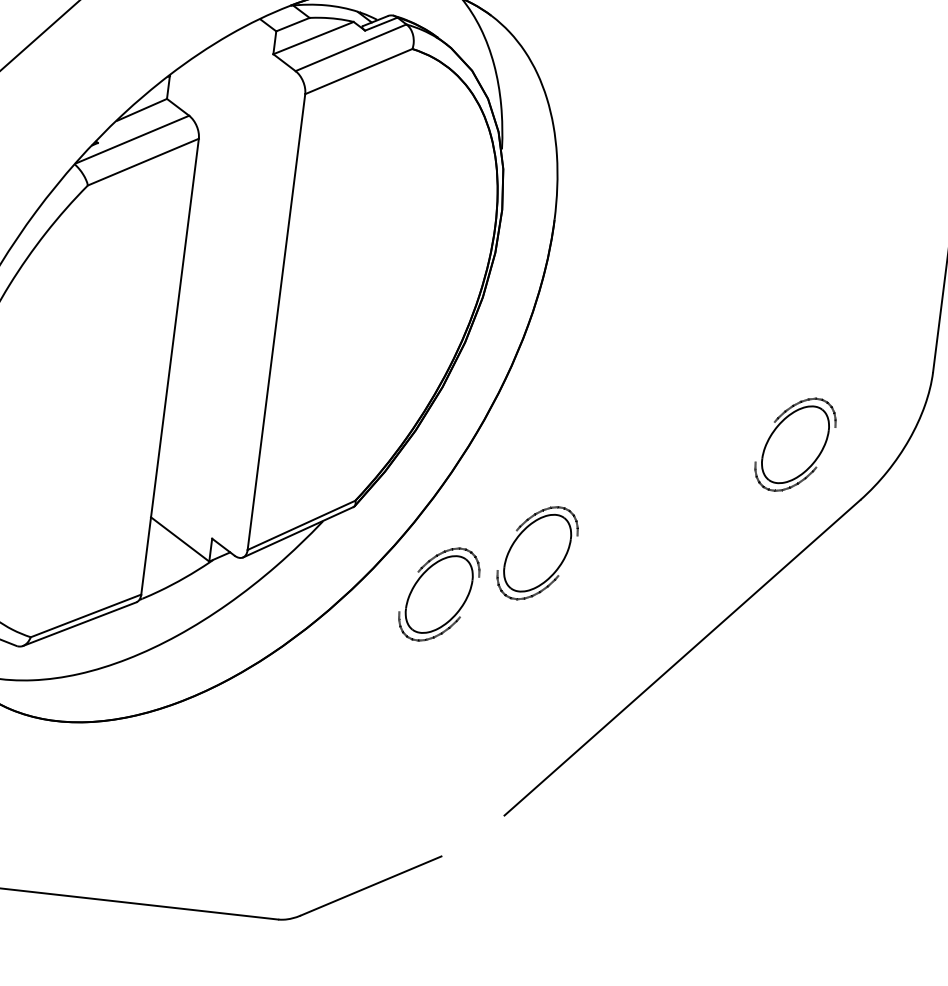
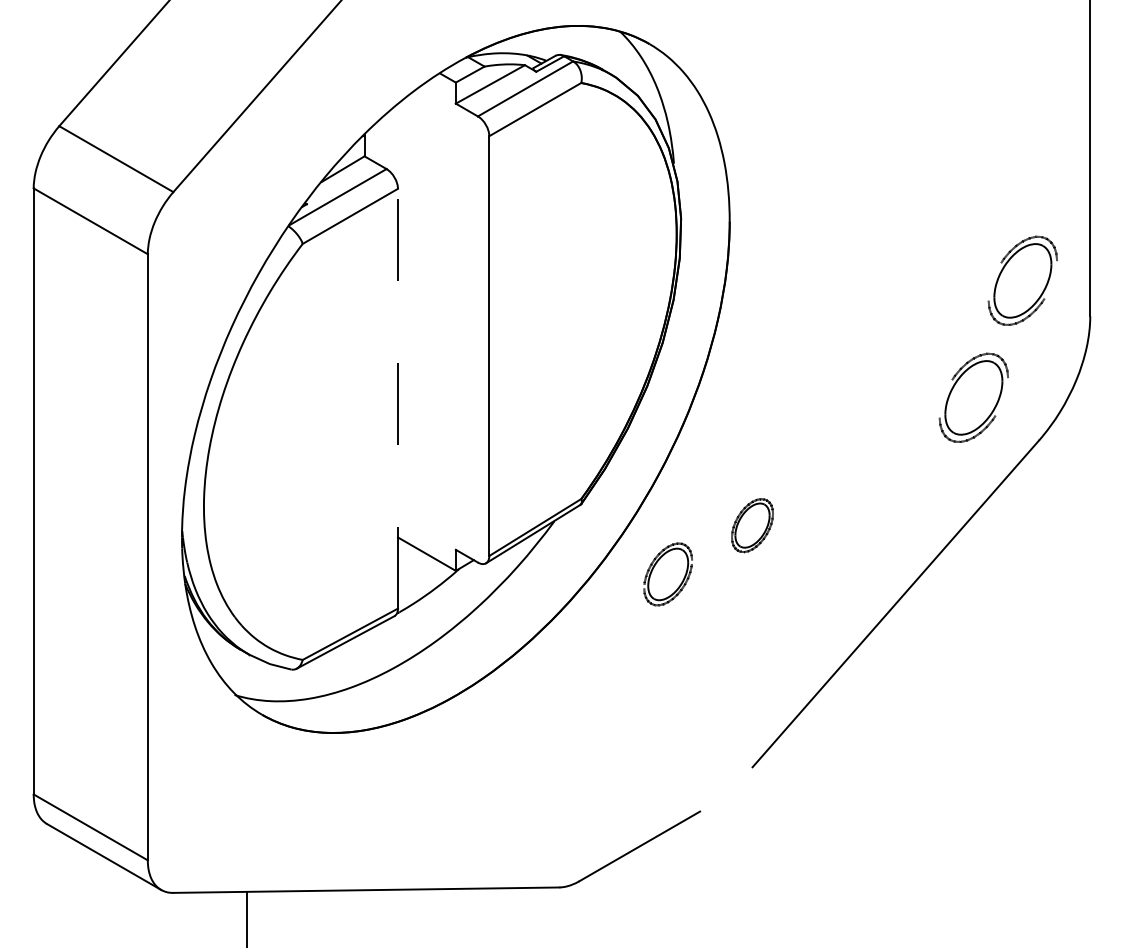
part: (864, 323) -> (1022, 280), added
line: (170, 366) -> (398, 398), solid -> dashed
part: (537, 552) -> (752, 525), size x0.6
part: (439, 594) -> (668, 574), size x0.7

